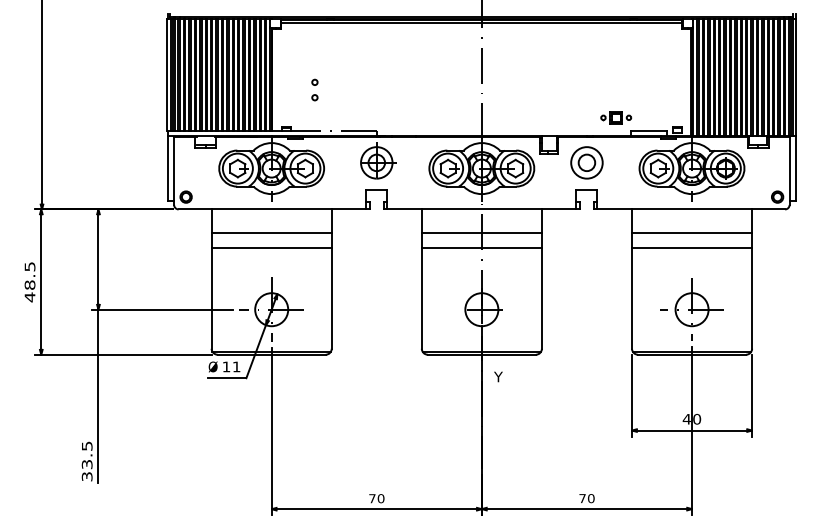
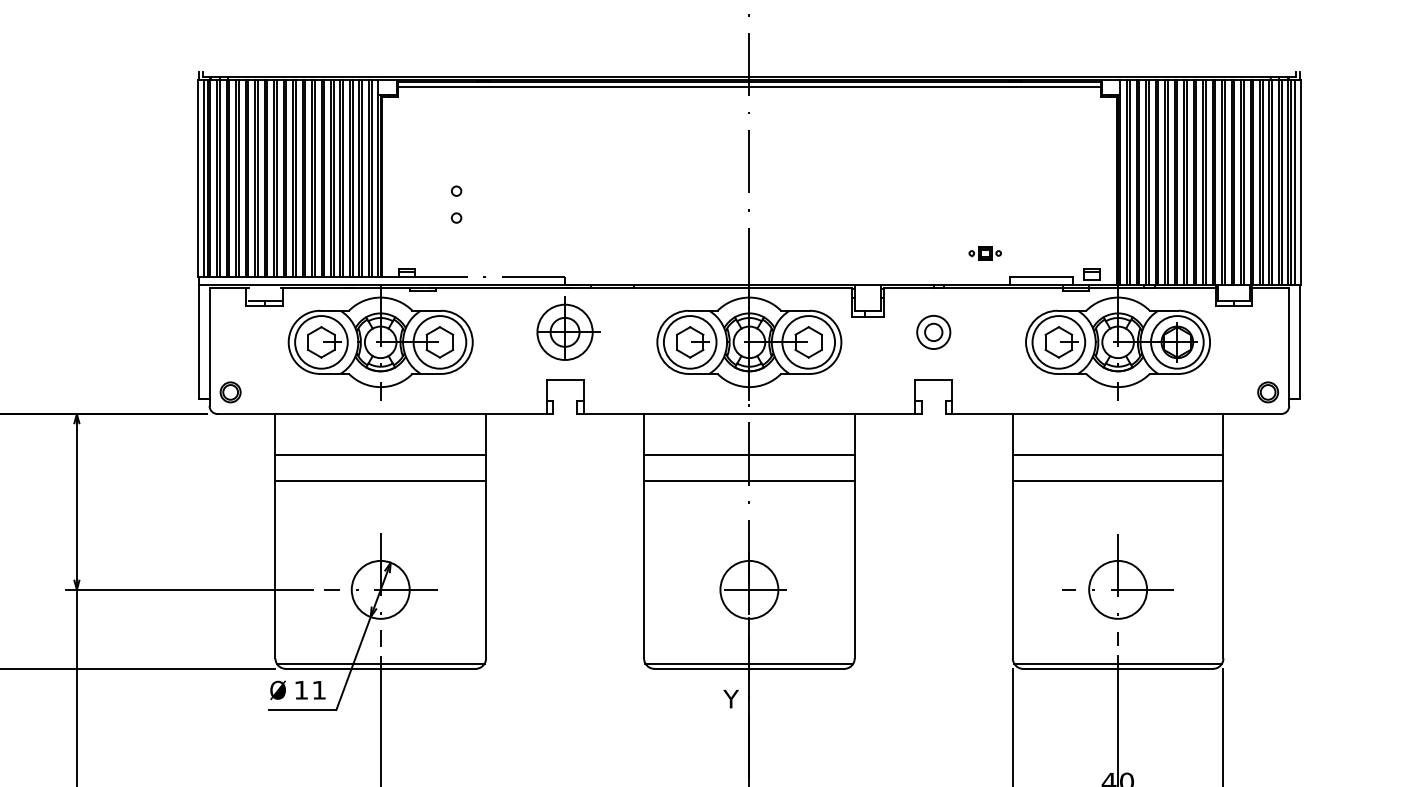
part: (616, 117) -> (985, 252), size x0.6
part: (586, 162) -> (932, 331), size x0.6
text: (498, 376) -> (731, 698), moved

